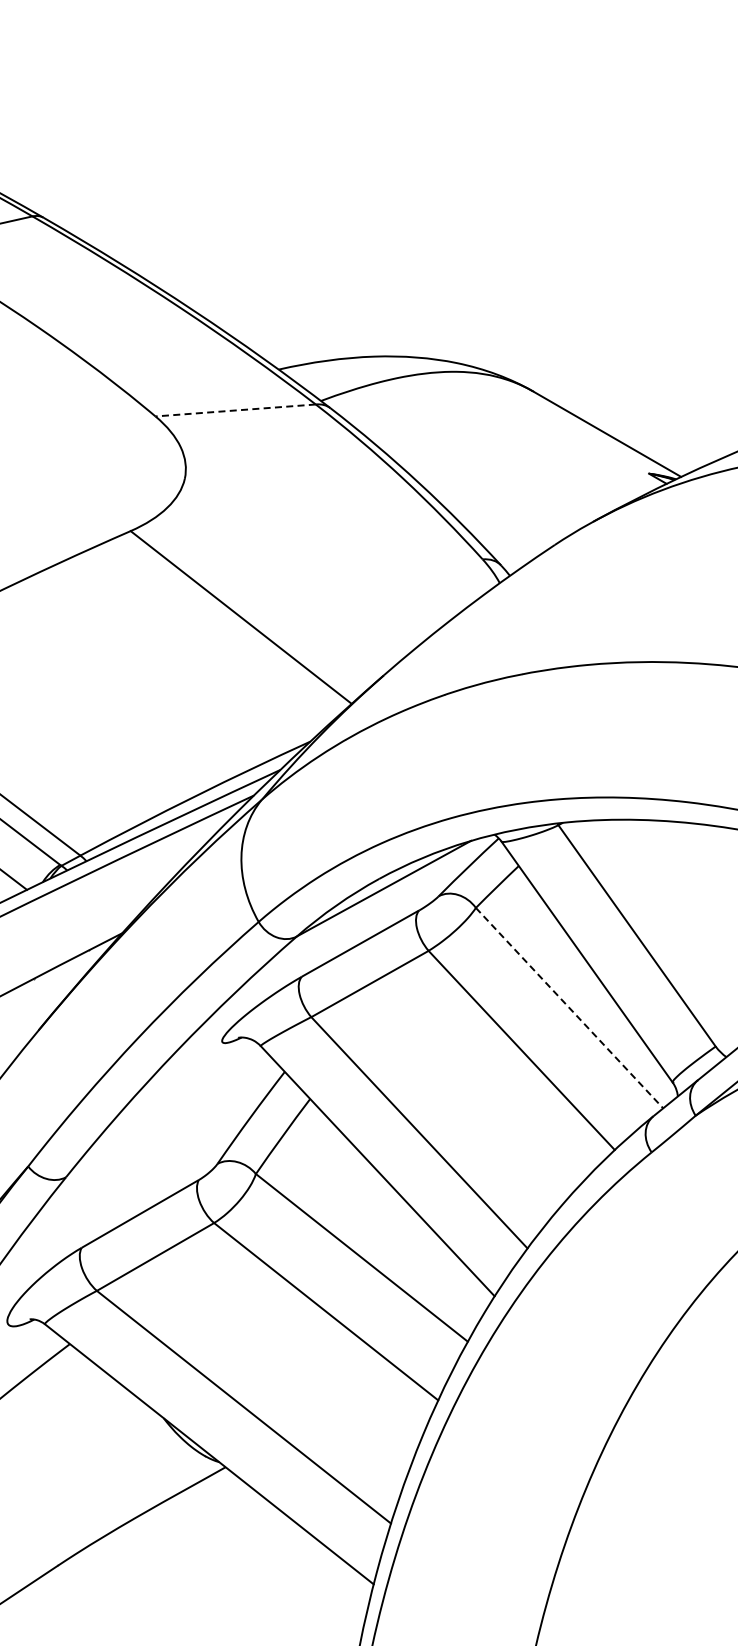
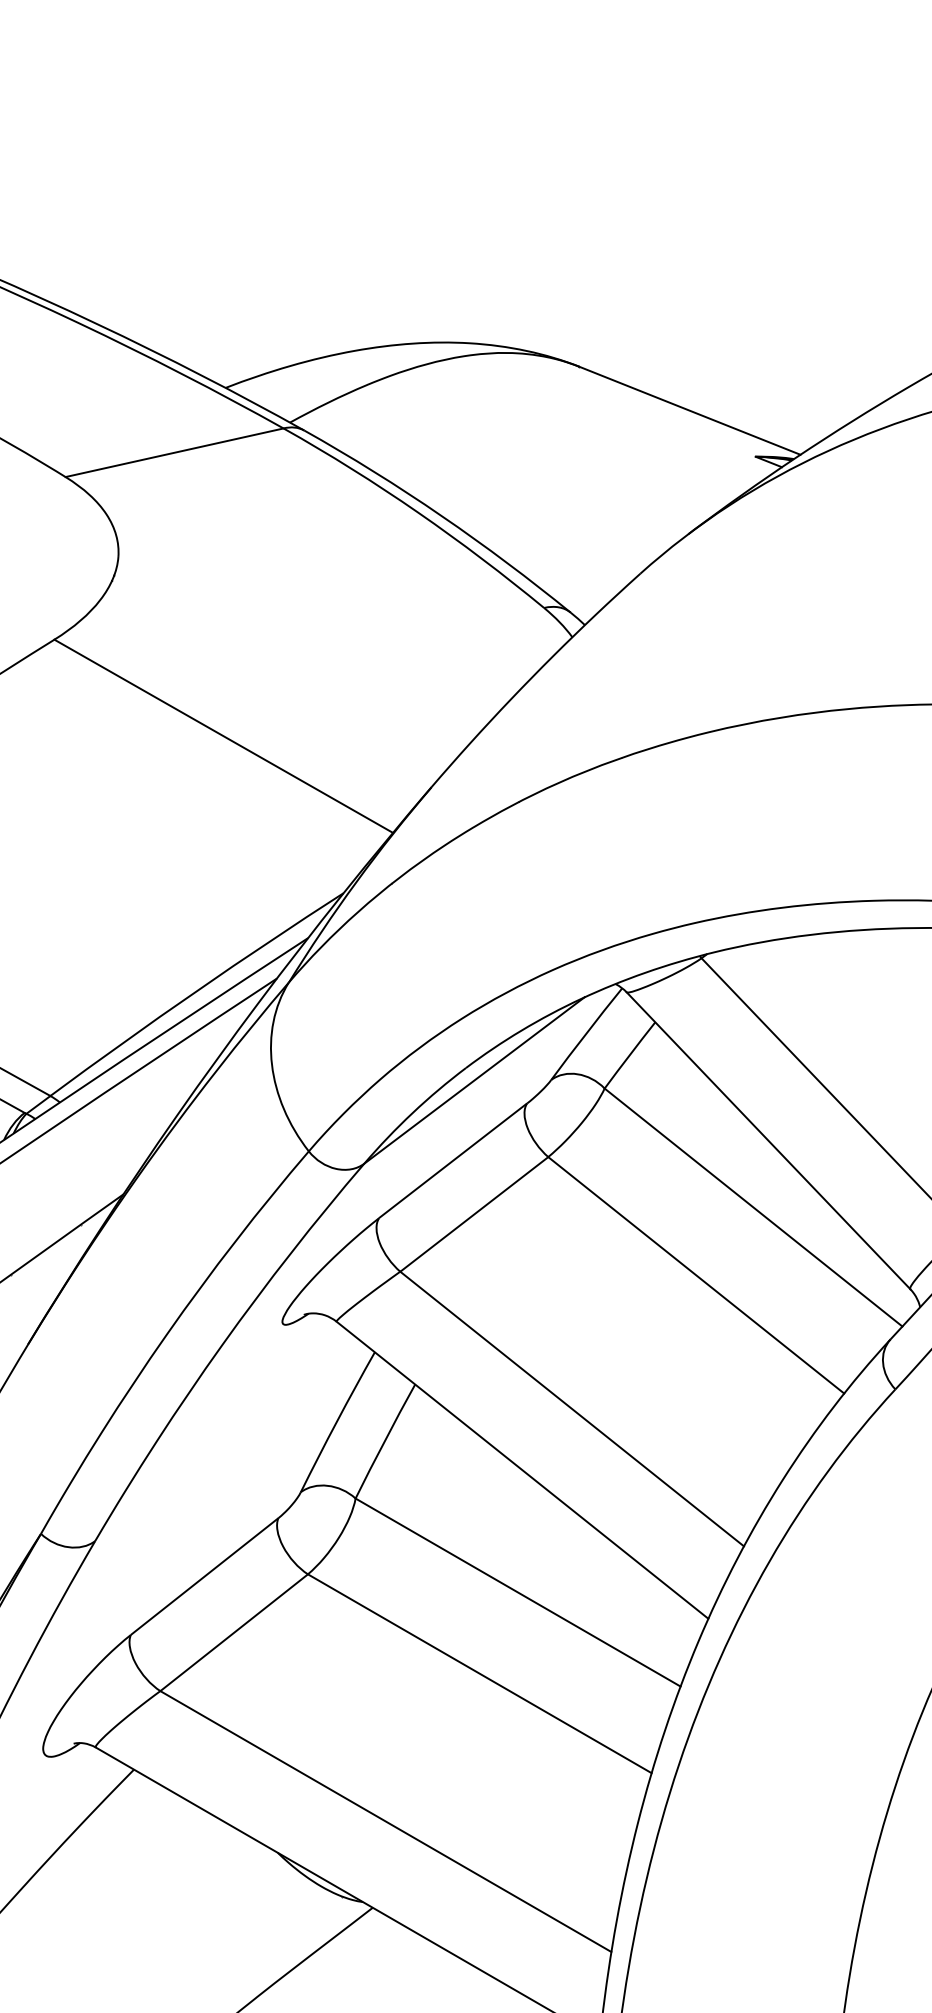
line: (235, 410) -> (174, 452), dashed -> solid
line: (569, 1008) -> (753, 1208), dashed -> solid

